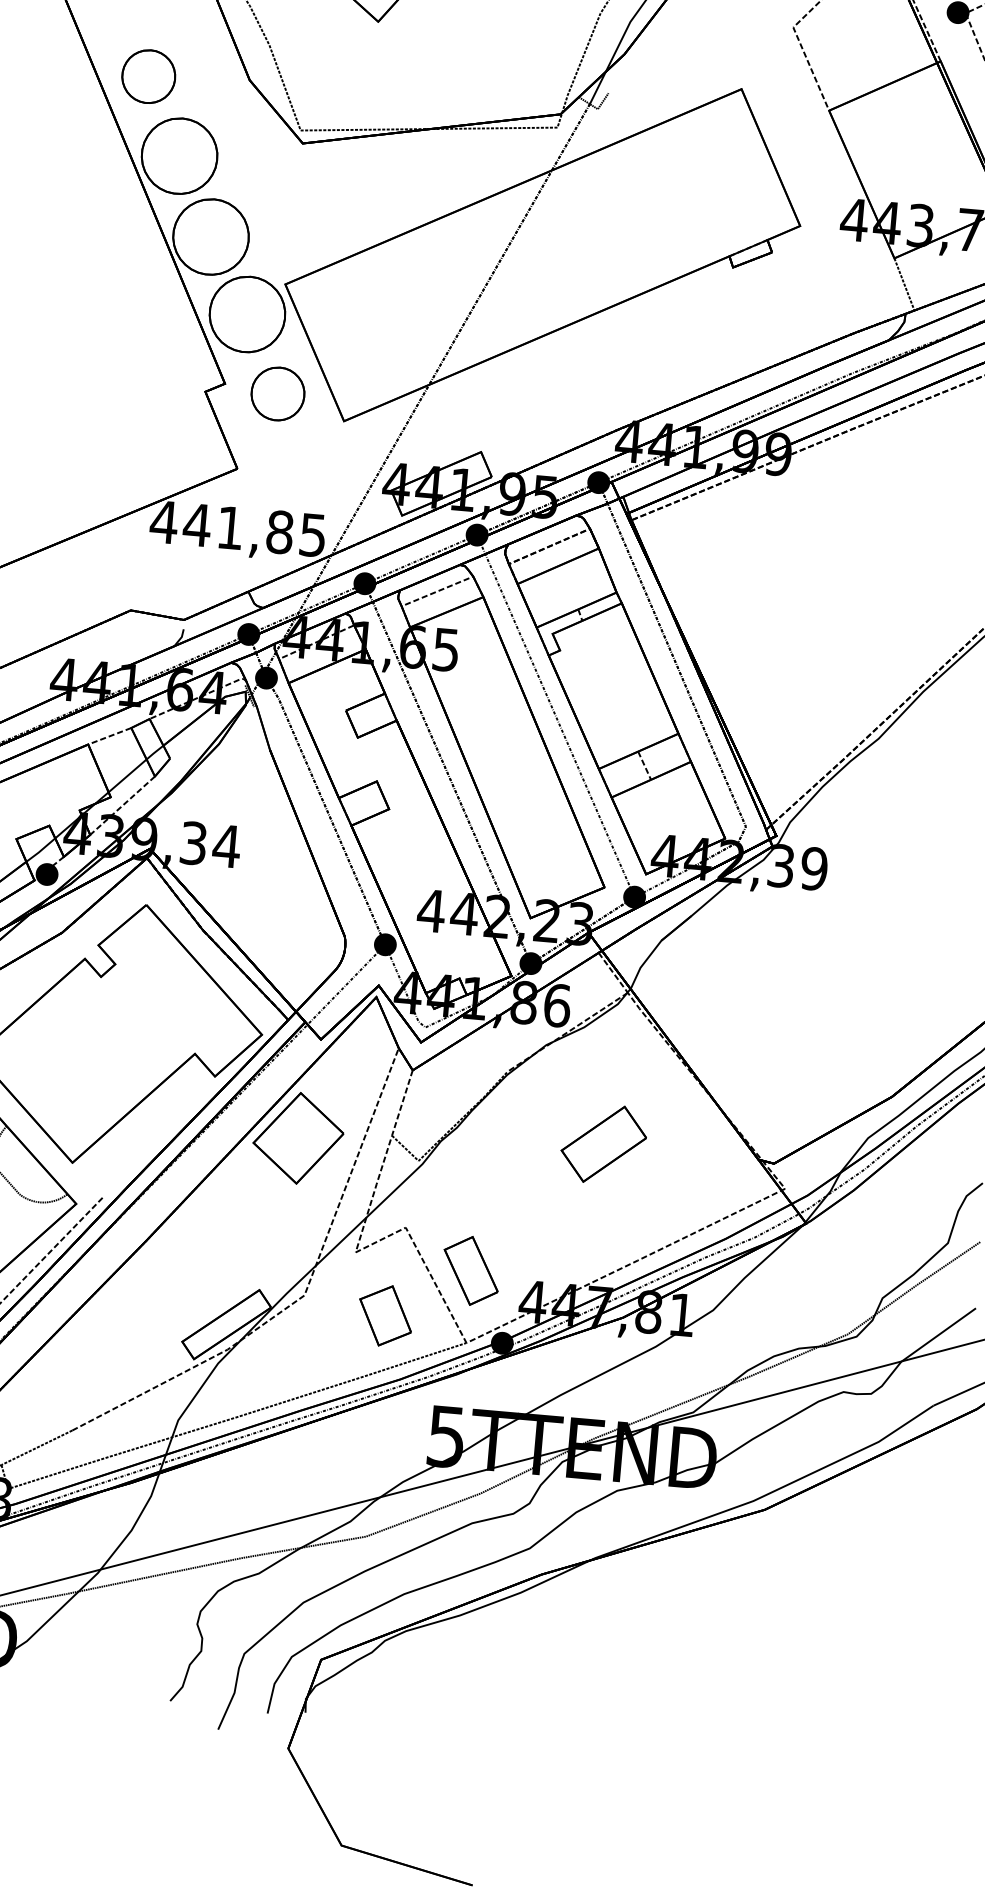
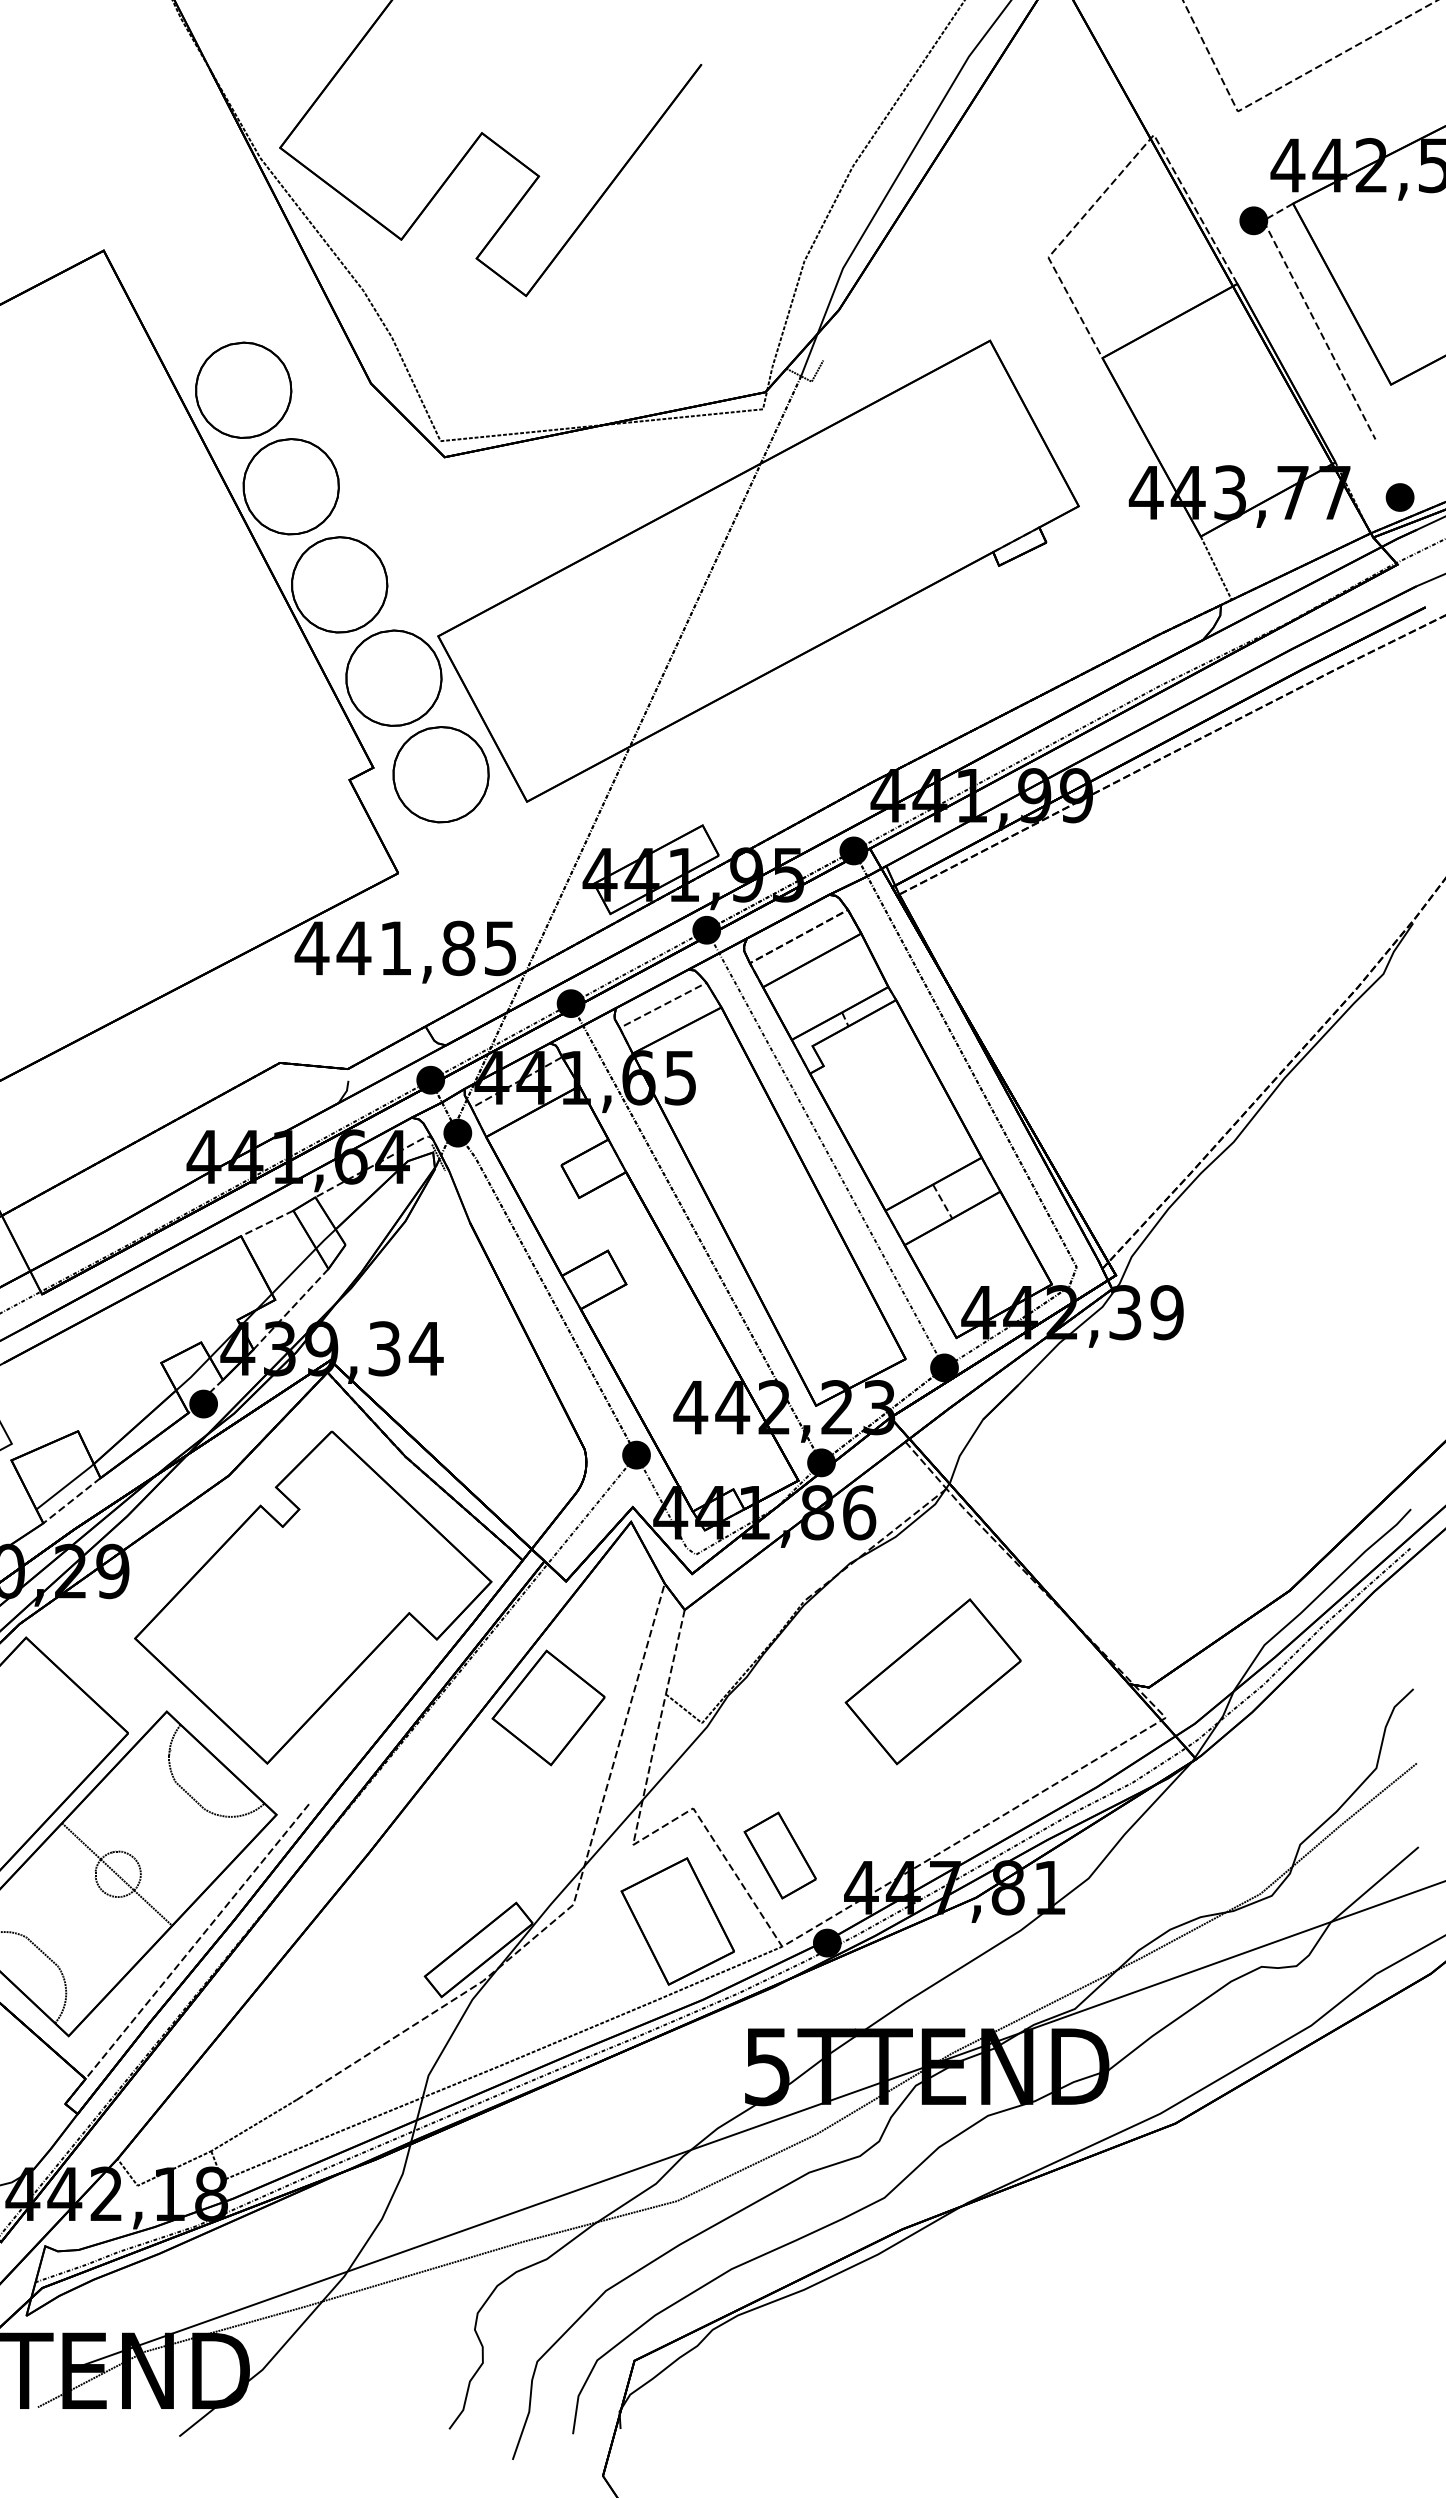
part: (148, 76) -> (243, 389), size x1.43
part: (277, 393) -> (440, 774), size x1.43
part: (603, 1143) -> (932, 1681), size x1.67
part: (385, 1315) -> (677, 1921), size x1.67

